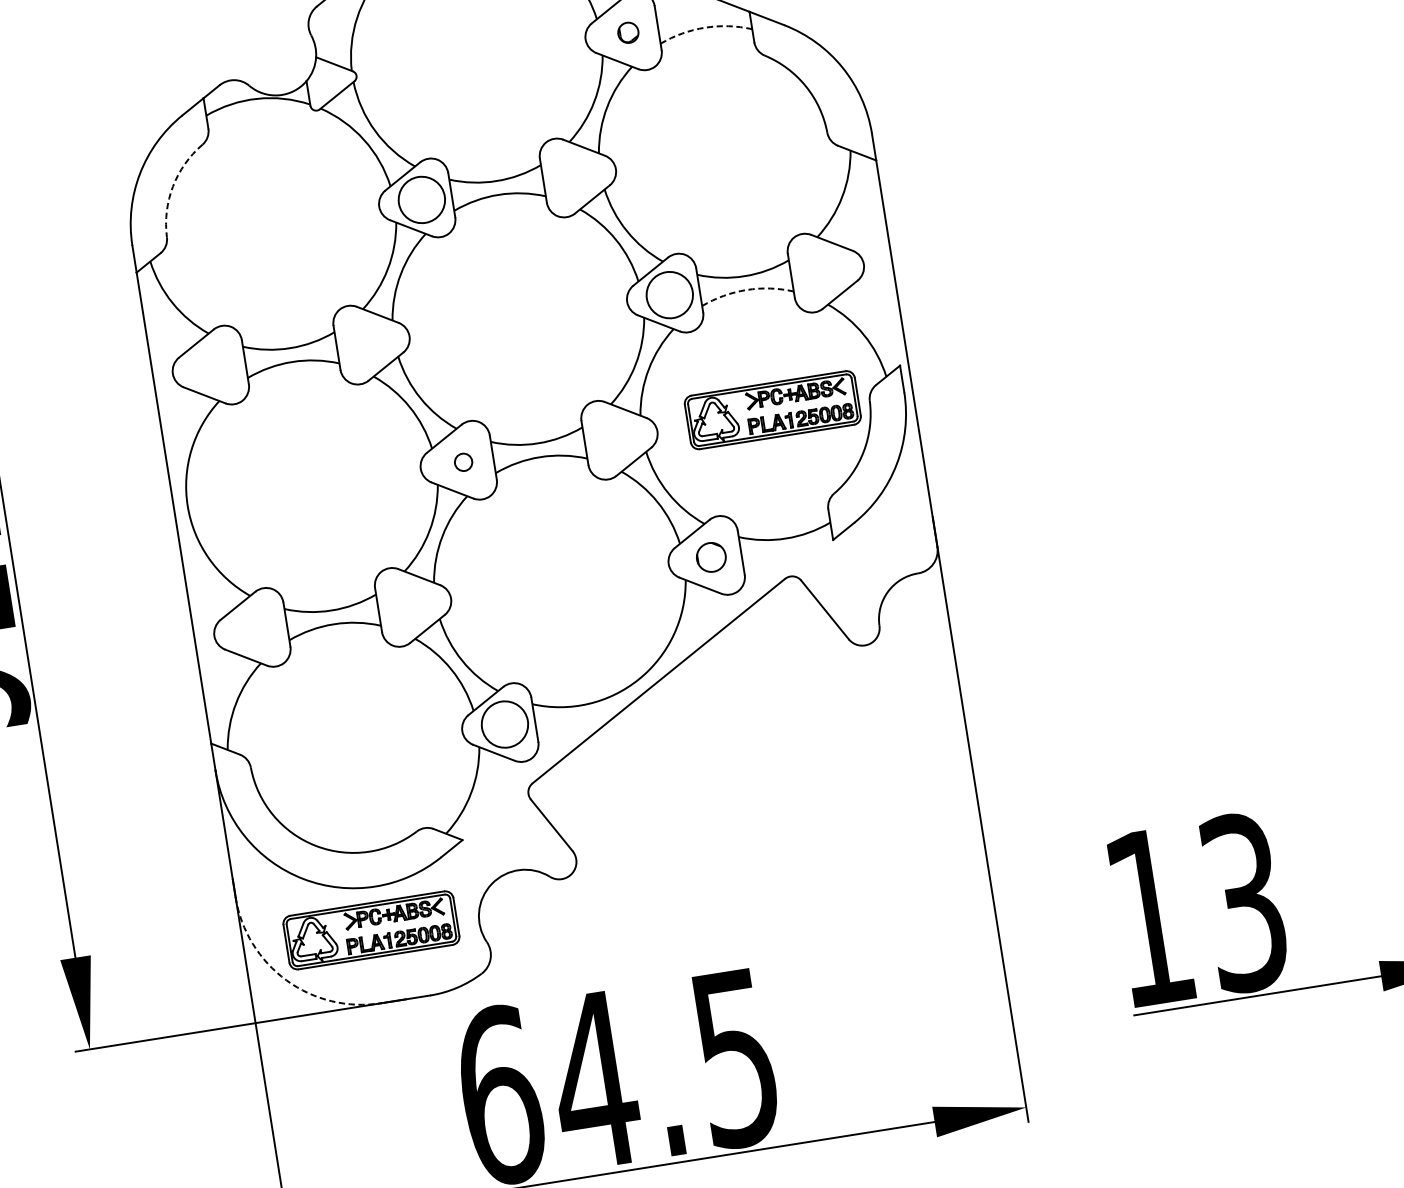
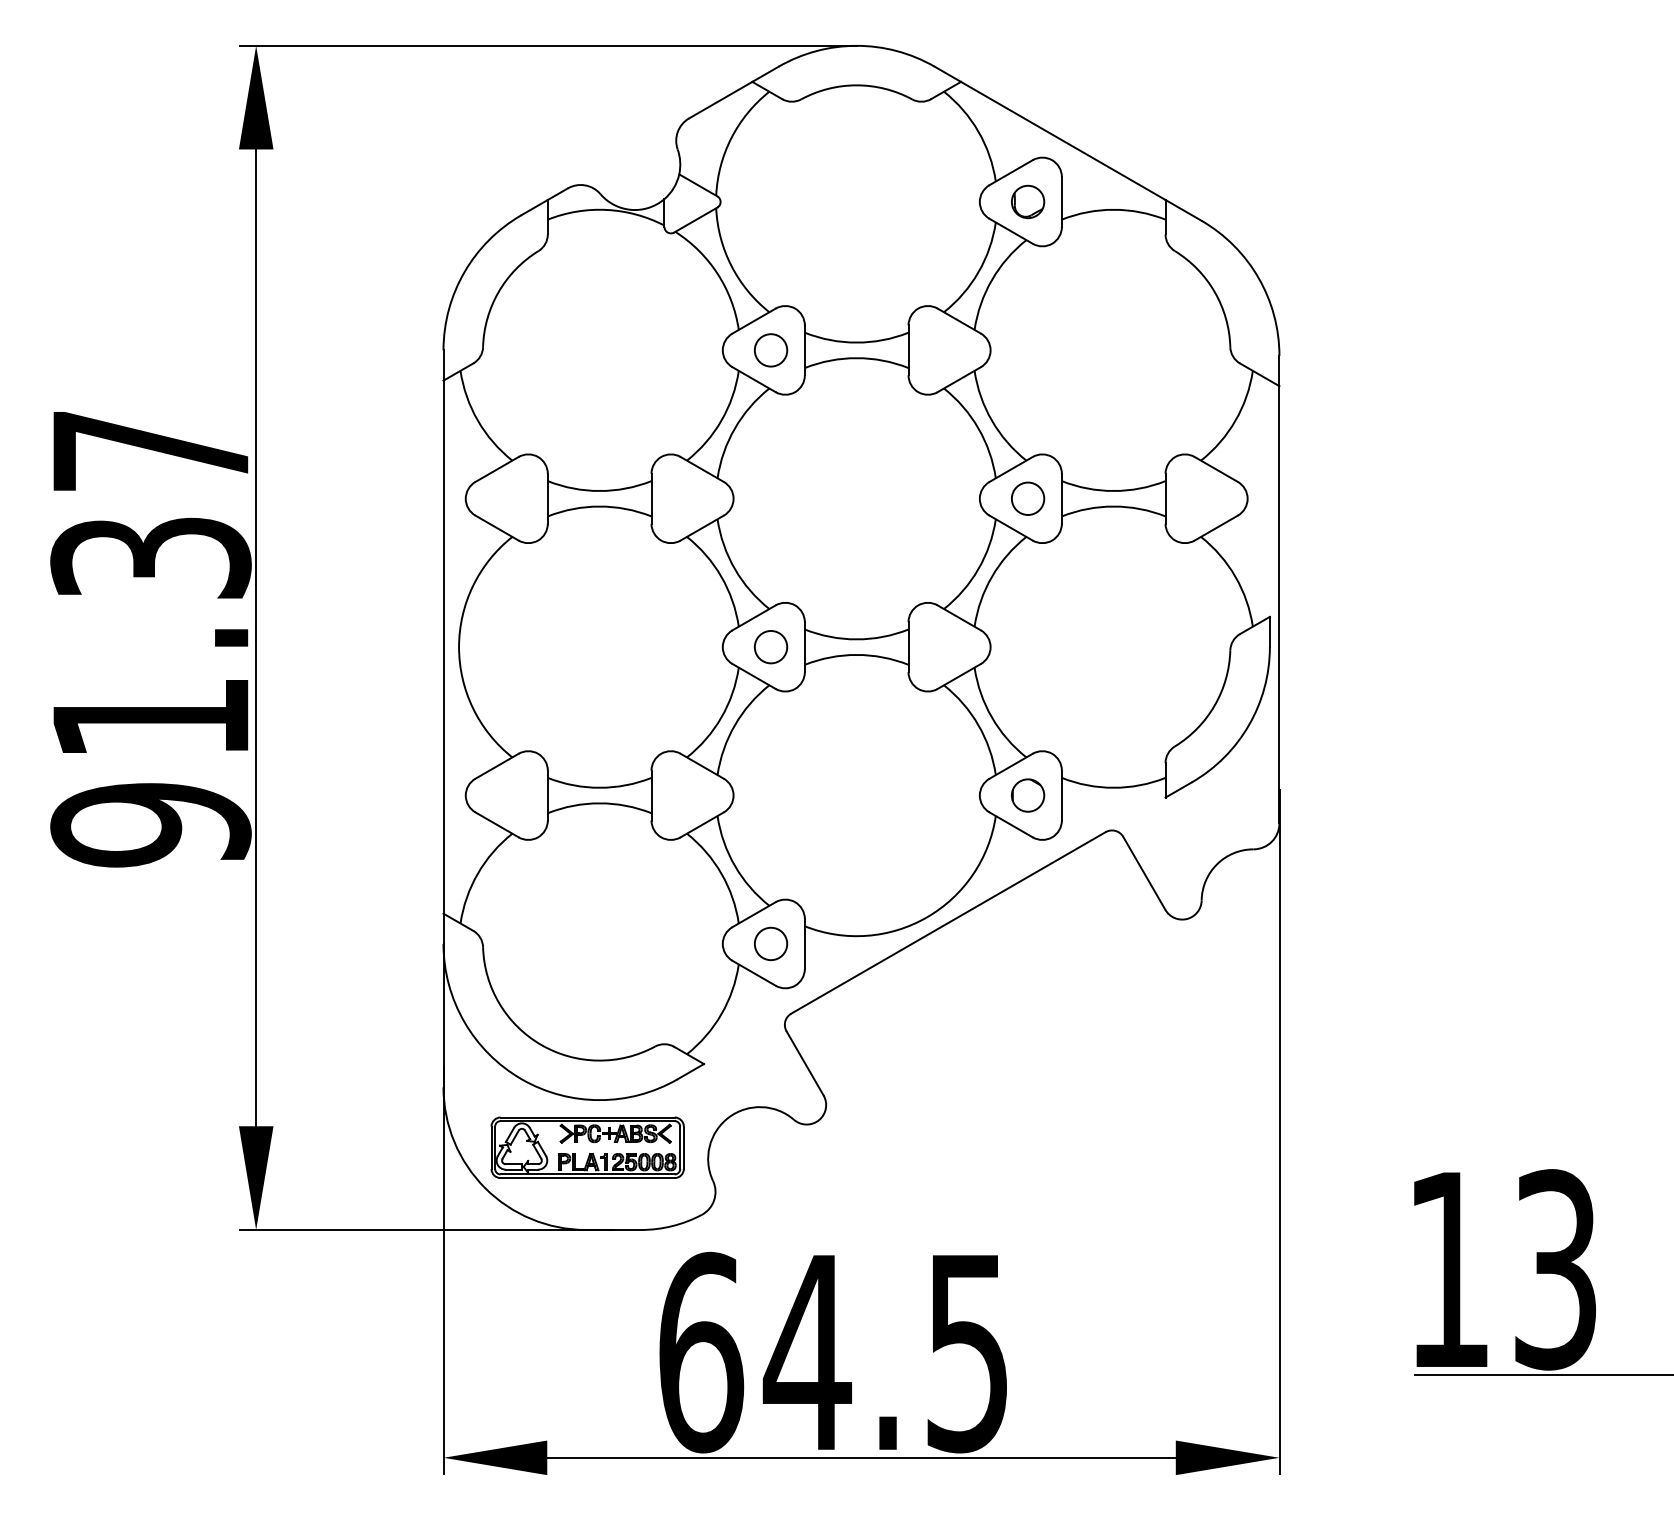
arc: (704, 27) -> (1113, 209), dashed -> solid
part: (628, 32) -> (1028, 201), size x1.43
arc: (172, 186) -> (498, 292), dashed -> solid
circle: (421, 200) -> (770, 350), size x0.62
arc: (746, 290) -> (1113, 506), dashed -> solid
circle: (669, 294) -> (1027, 498), size x0.62
part: (772, 409) -> (1121, 643), removed
circle: (463, 462) -> (771, 647), size x1.67
circle: (504, 724) -> (770, 943), size x0.62
arc: (286, 980) -> (485, 1188), dashed -> solid

